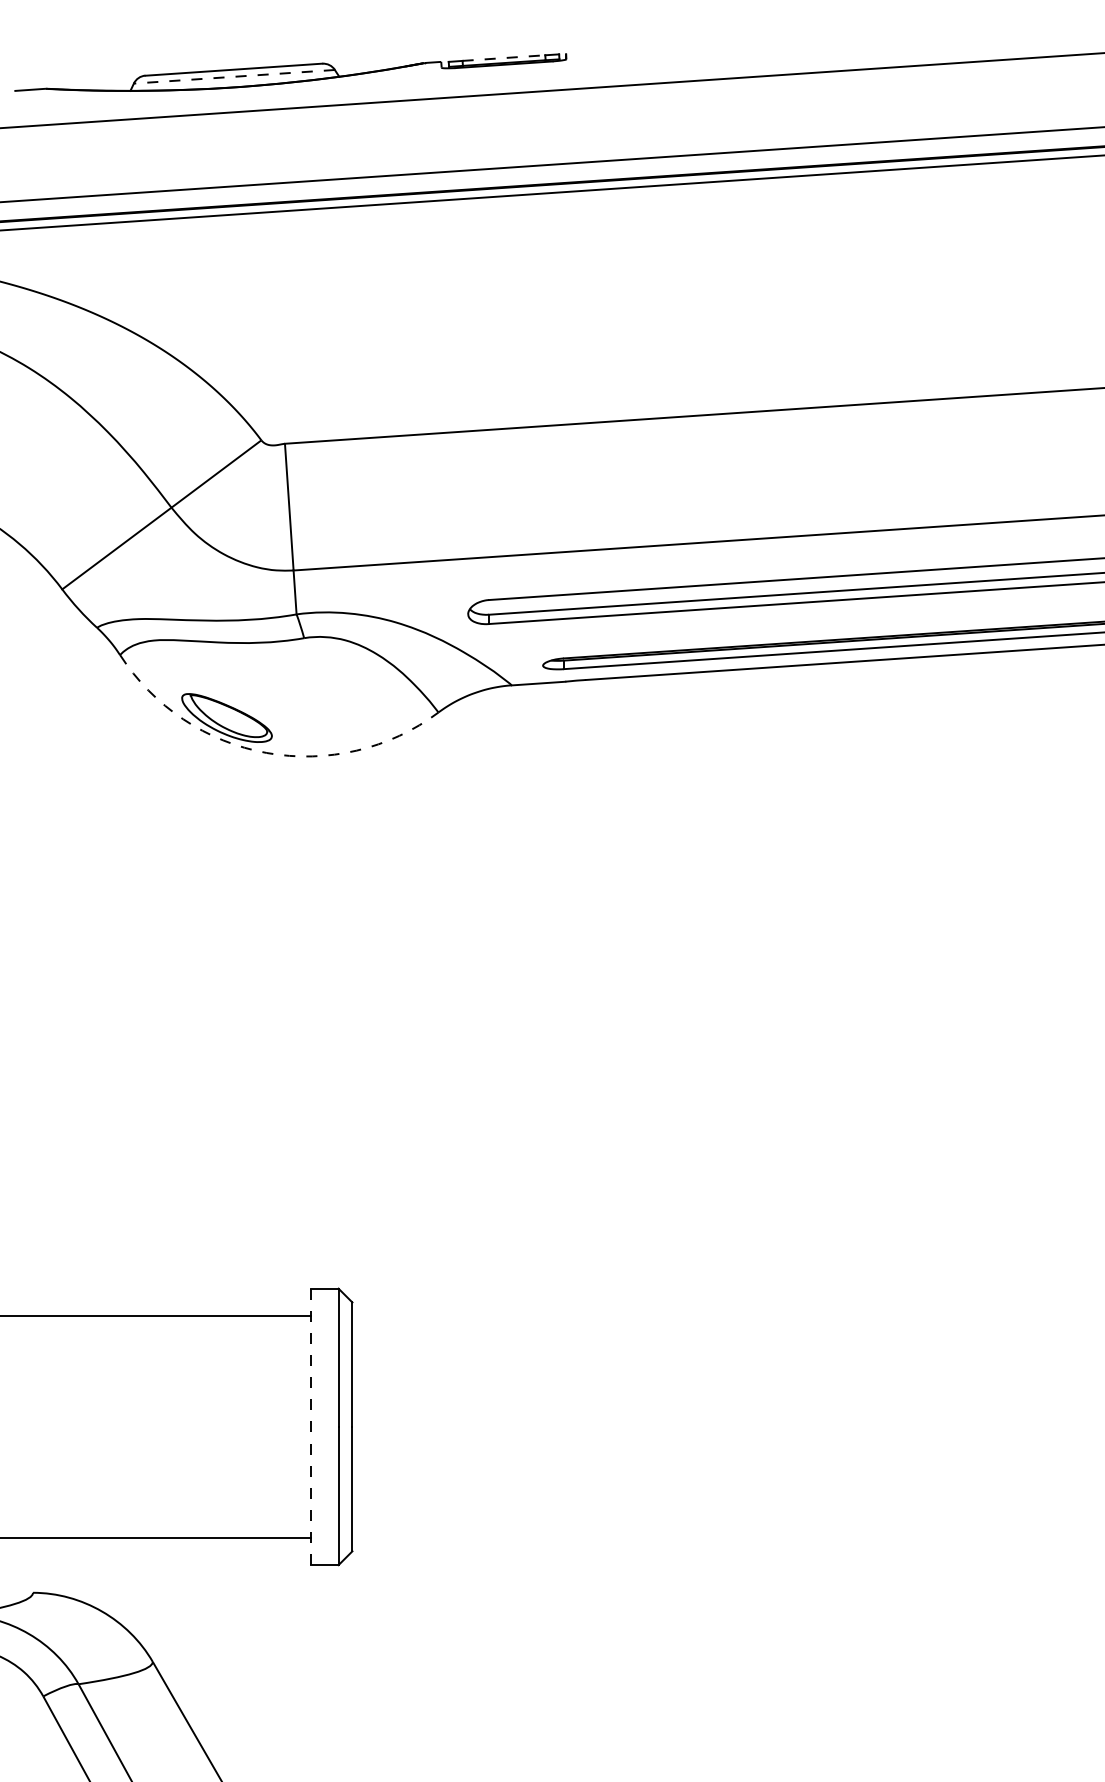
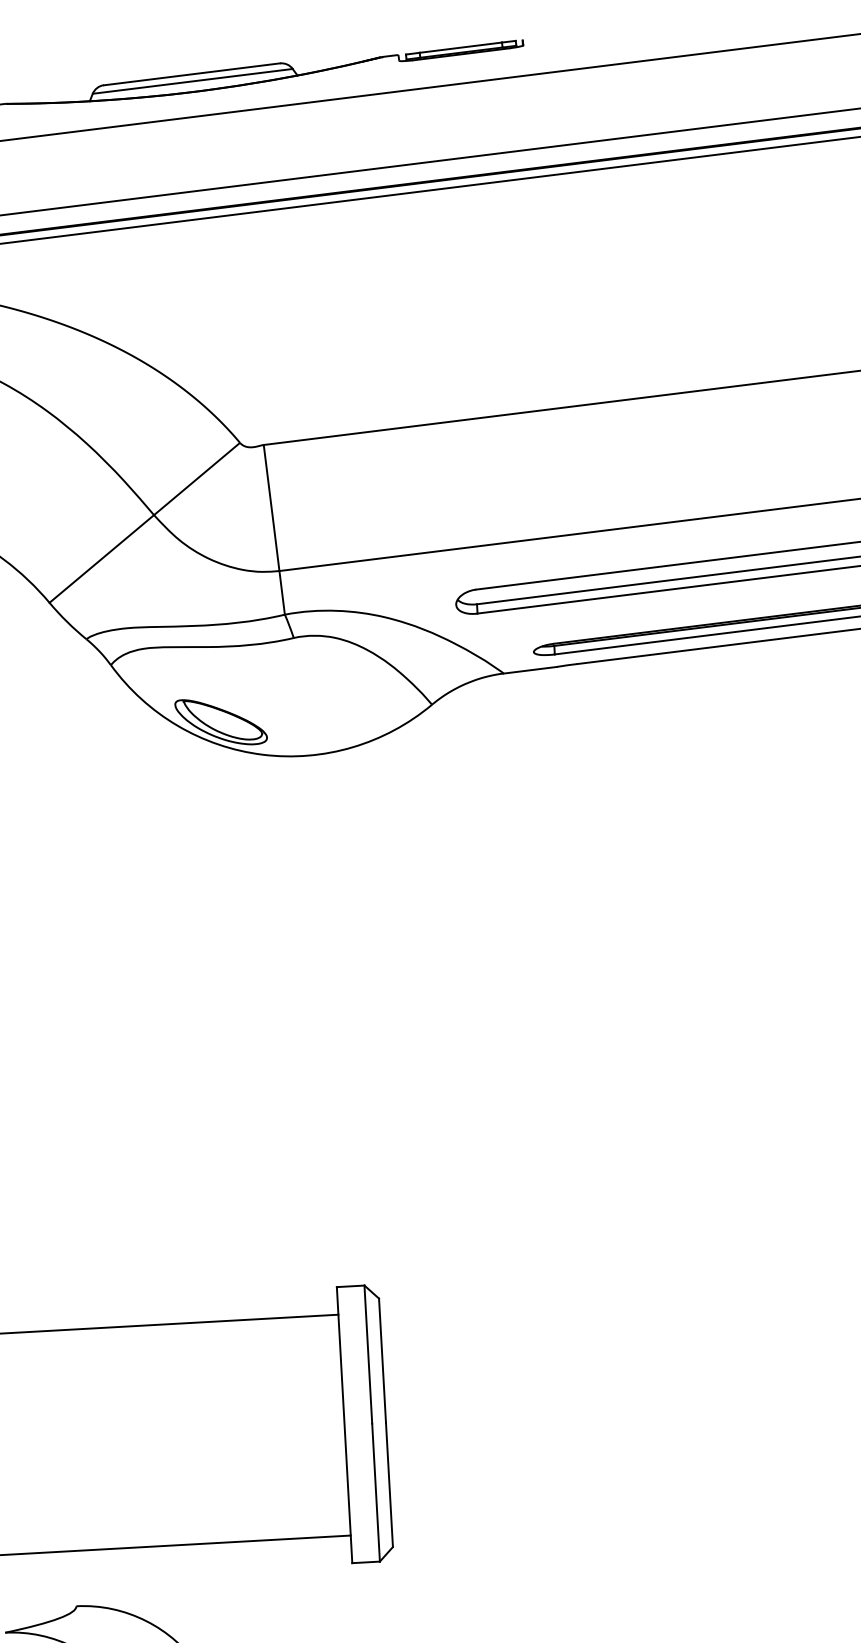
line: (504, 58) -> (461, 48), dashed -> solid
line: (234, 76) -> (192, 81), dashed -> solid
arc: (266, 753) -> (262, 755), dashed -> solid
line: (310, 1426) -> (344, 1424), dashed -> solid

